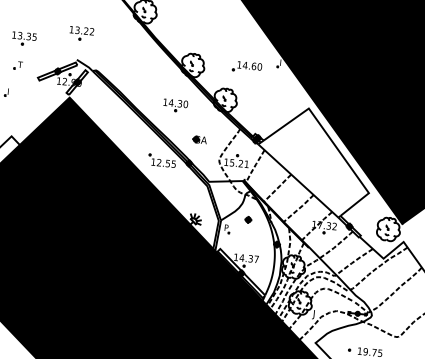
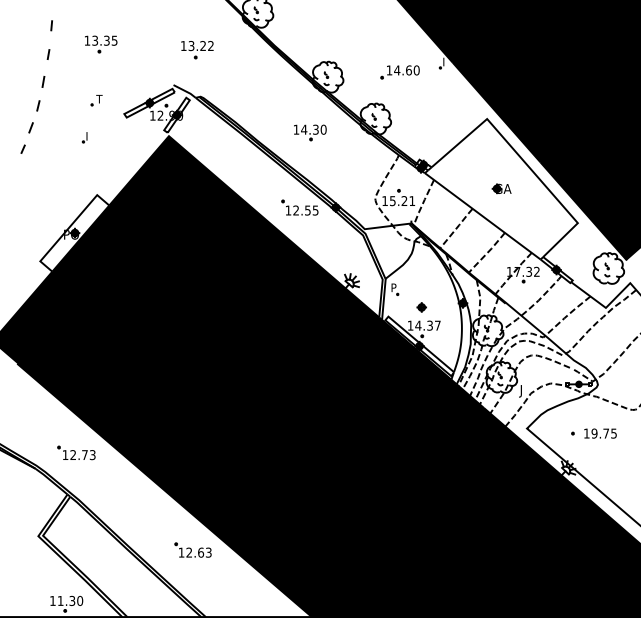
part: (81, 34) -> (197, 50), moved
part: (24, 38) -> (101, 44), moved
part: (199, 139) -> (501, 188), moved
part: (248, 219) -> (421, 307), moved

